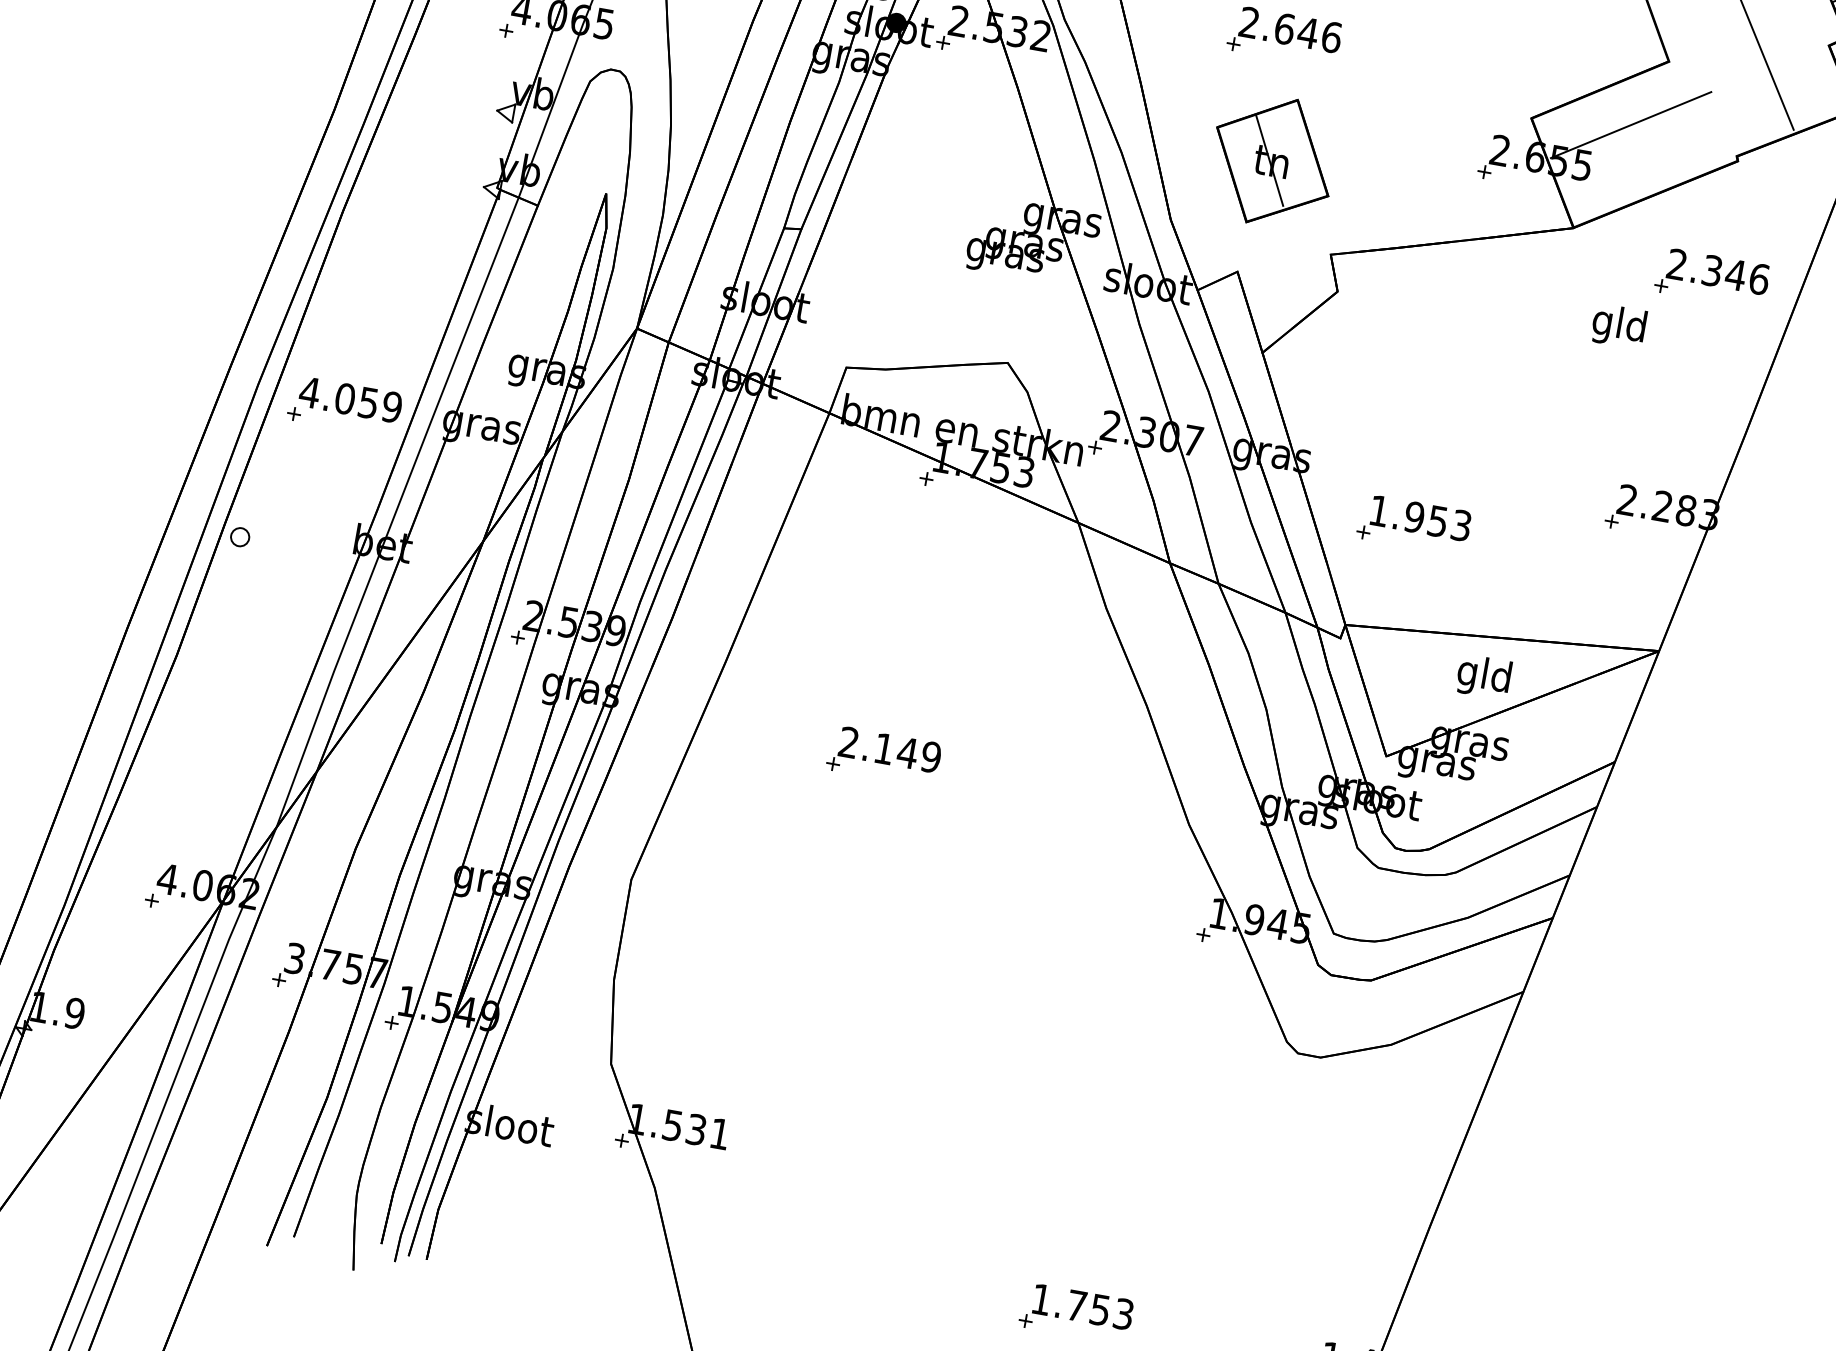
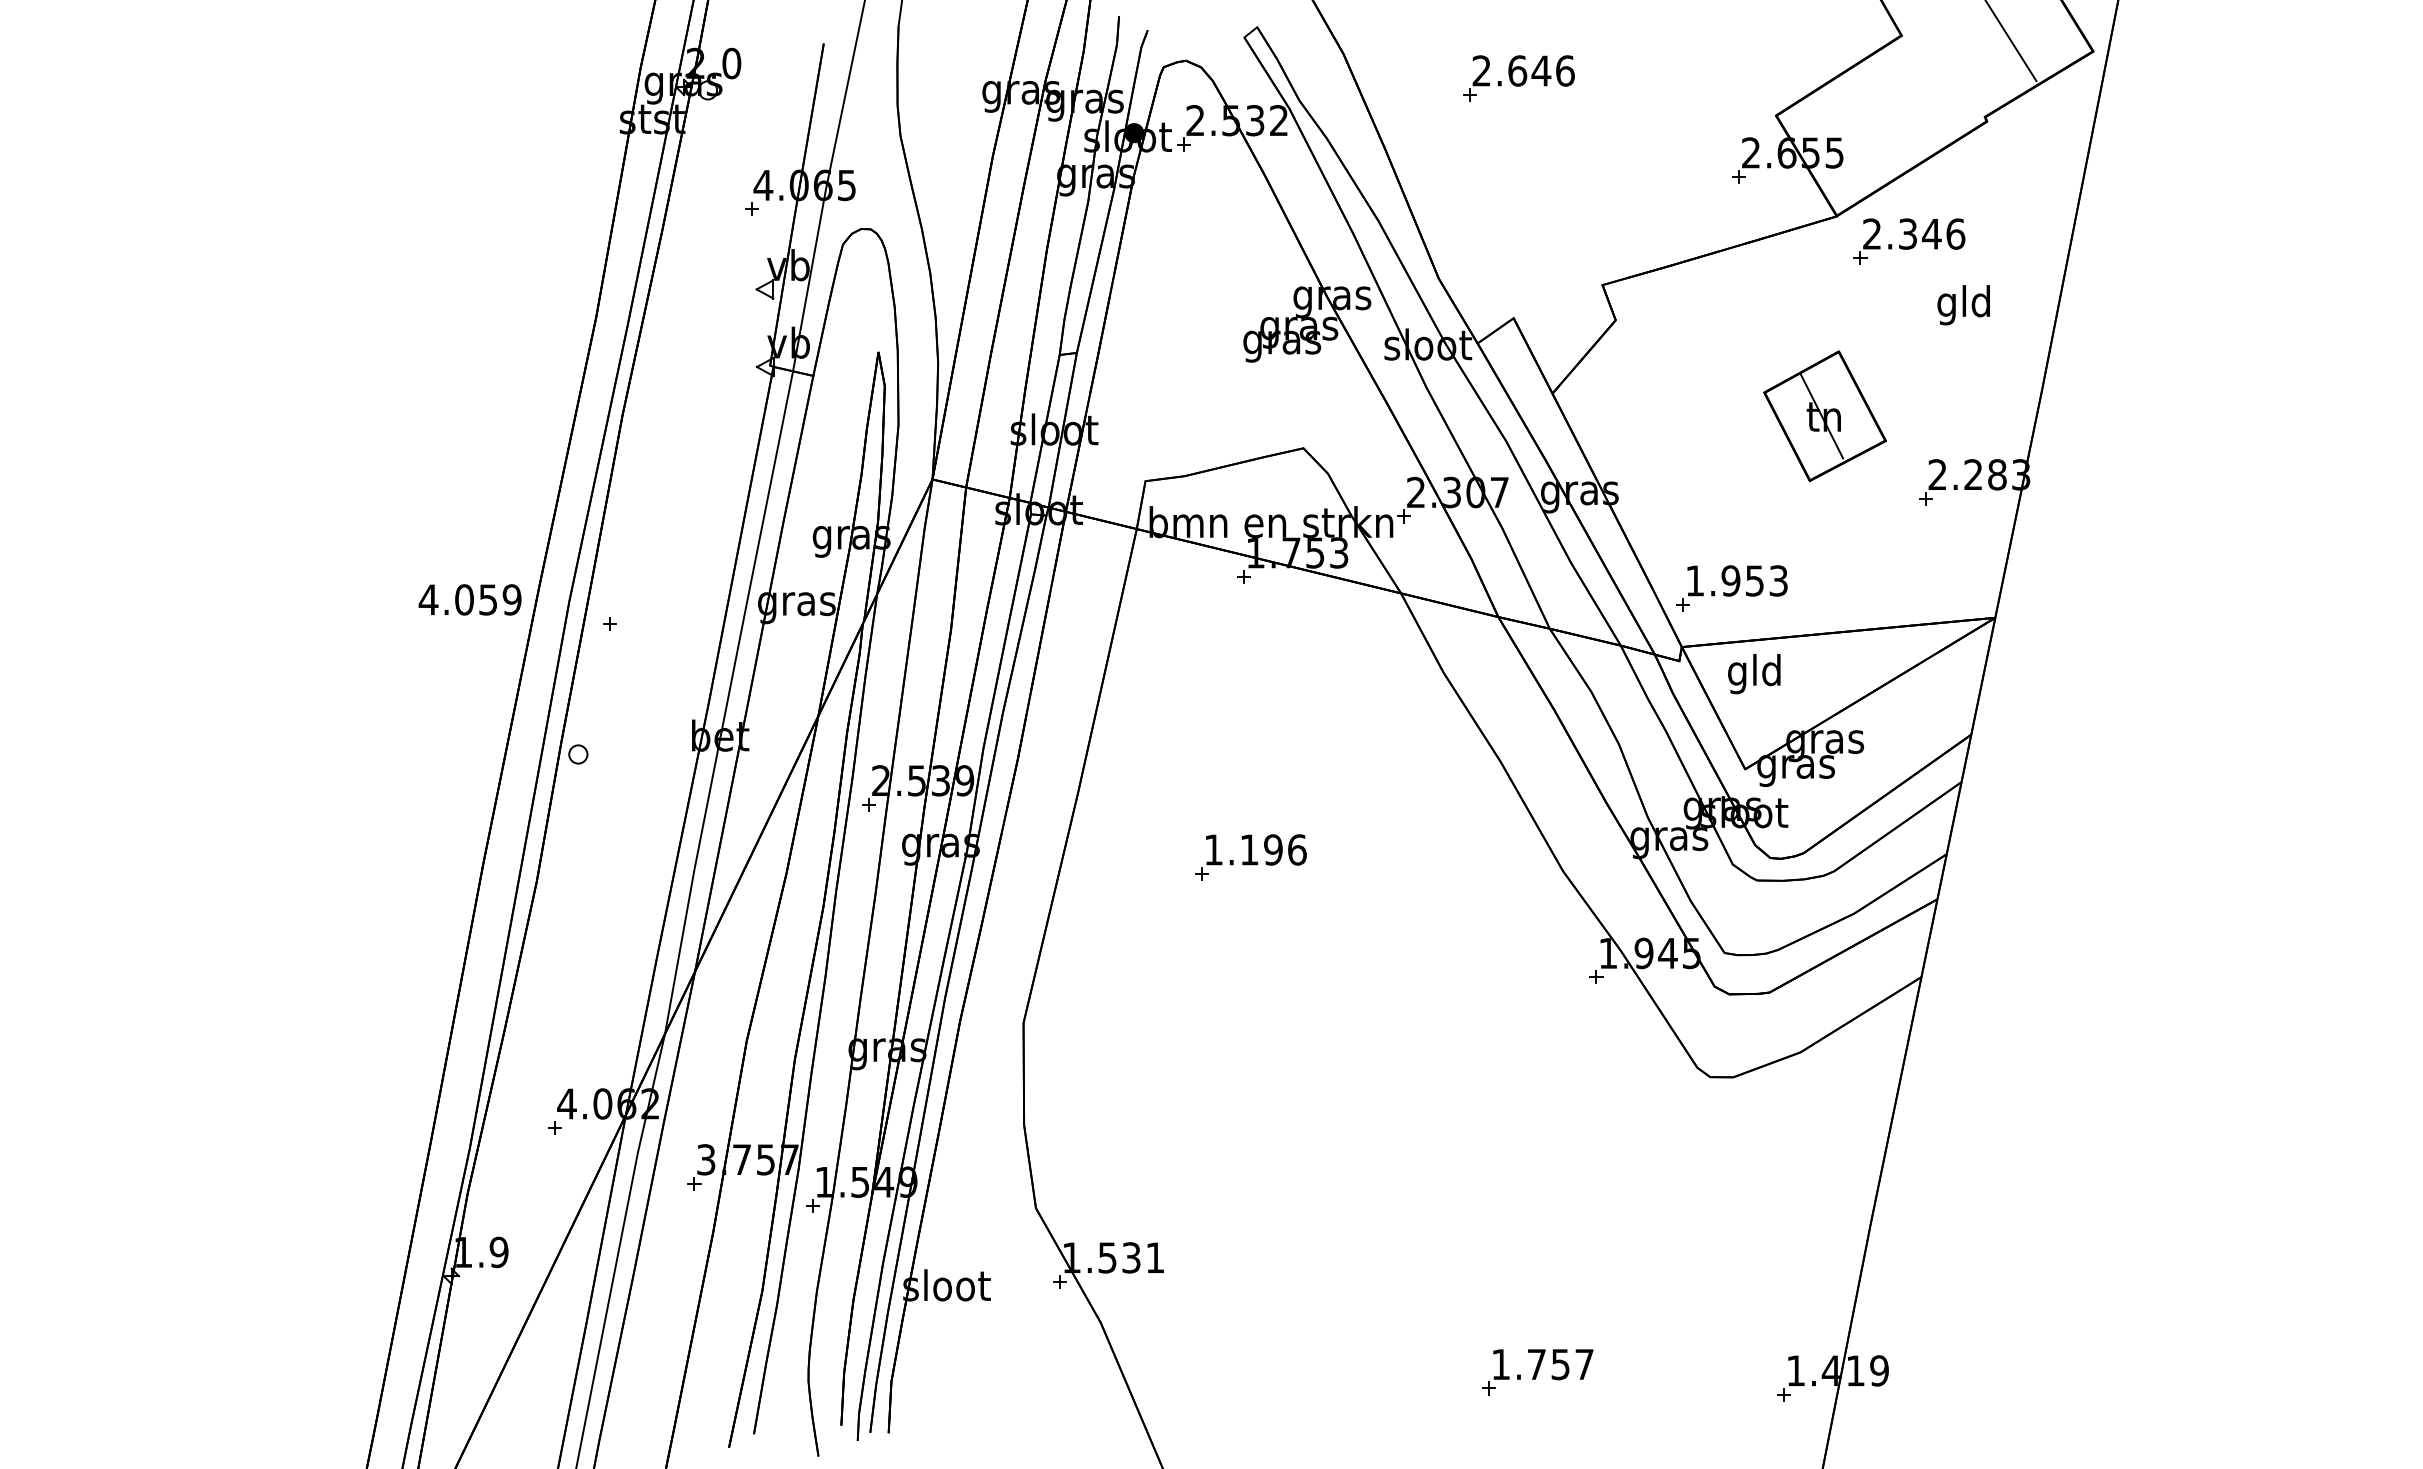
line: (1631, 124) -> (1875, 104), removed
part: (1272, 161) -> (1824, 416), moved
part: (1712, 278) -> (1909, 241), moved
text: (1618, 326) -> (1963, 305), moved
text: (350, 399) -> (469, 599), moved
part: (1413, 524) -> (1731, 588), moved
text: (1483, 677) -> (1754, 674), moved
text: (890, 749) -> (1255, 849), 2.149 -> 1.196
text: (1123, 1314) -> (1584, 1364), 1.753 -> 1.757

